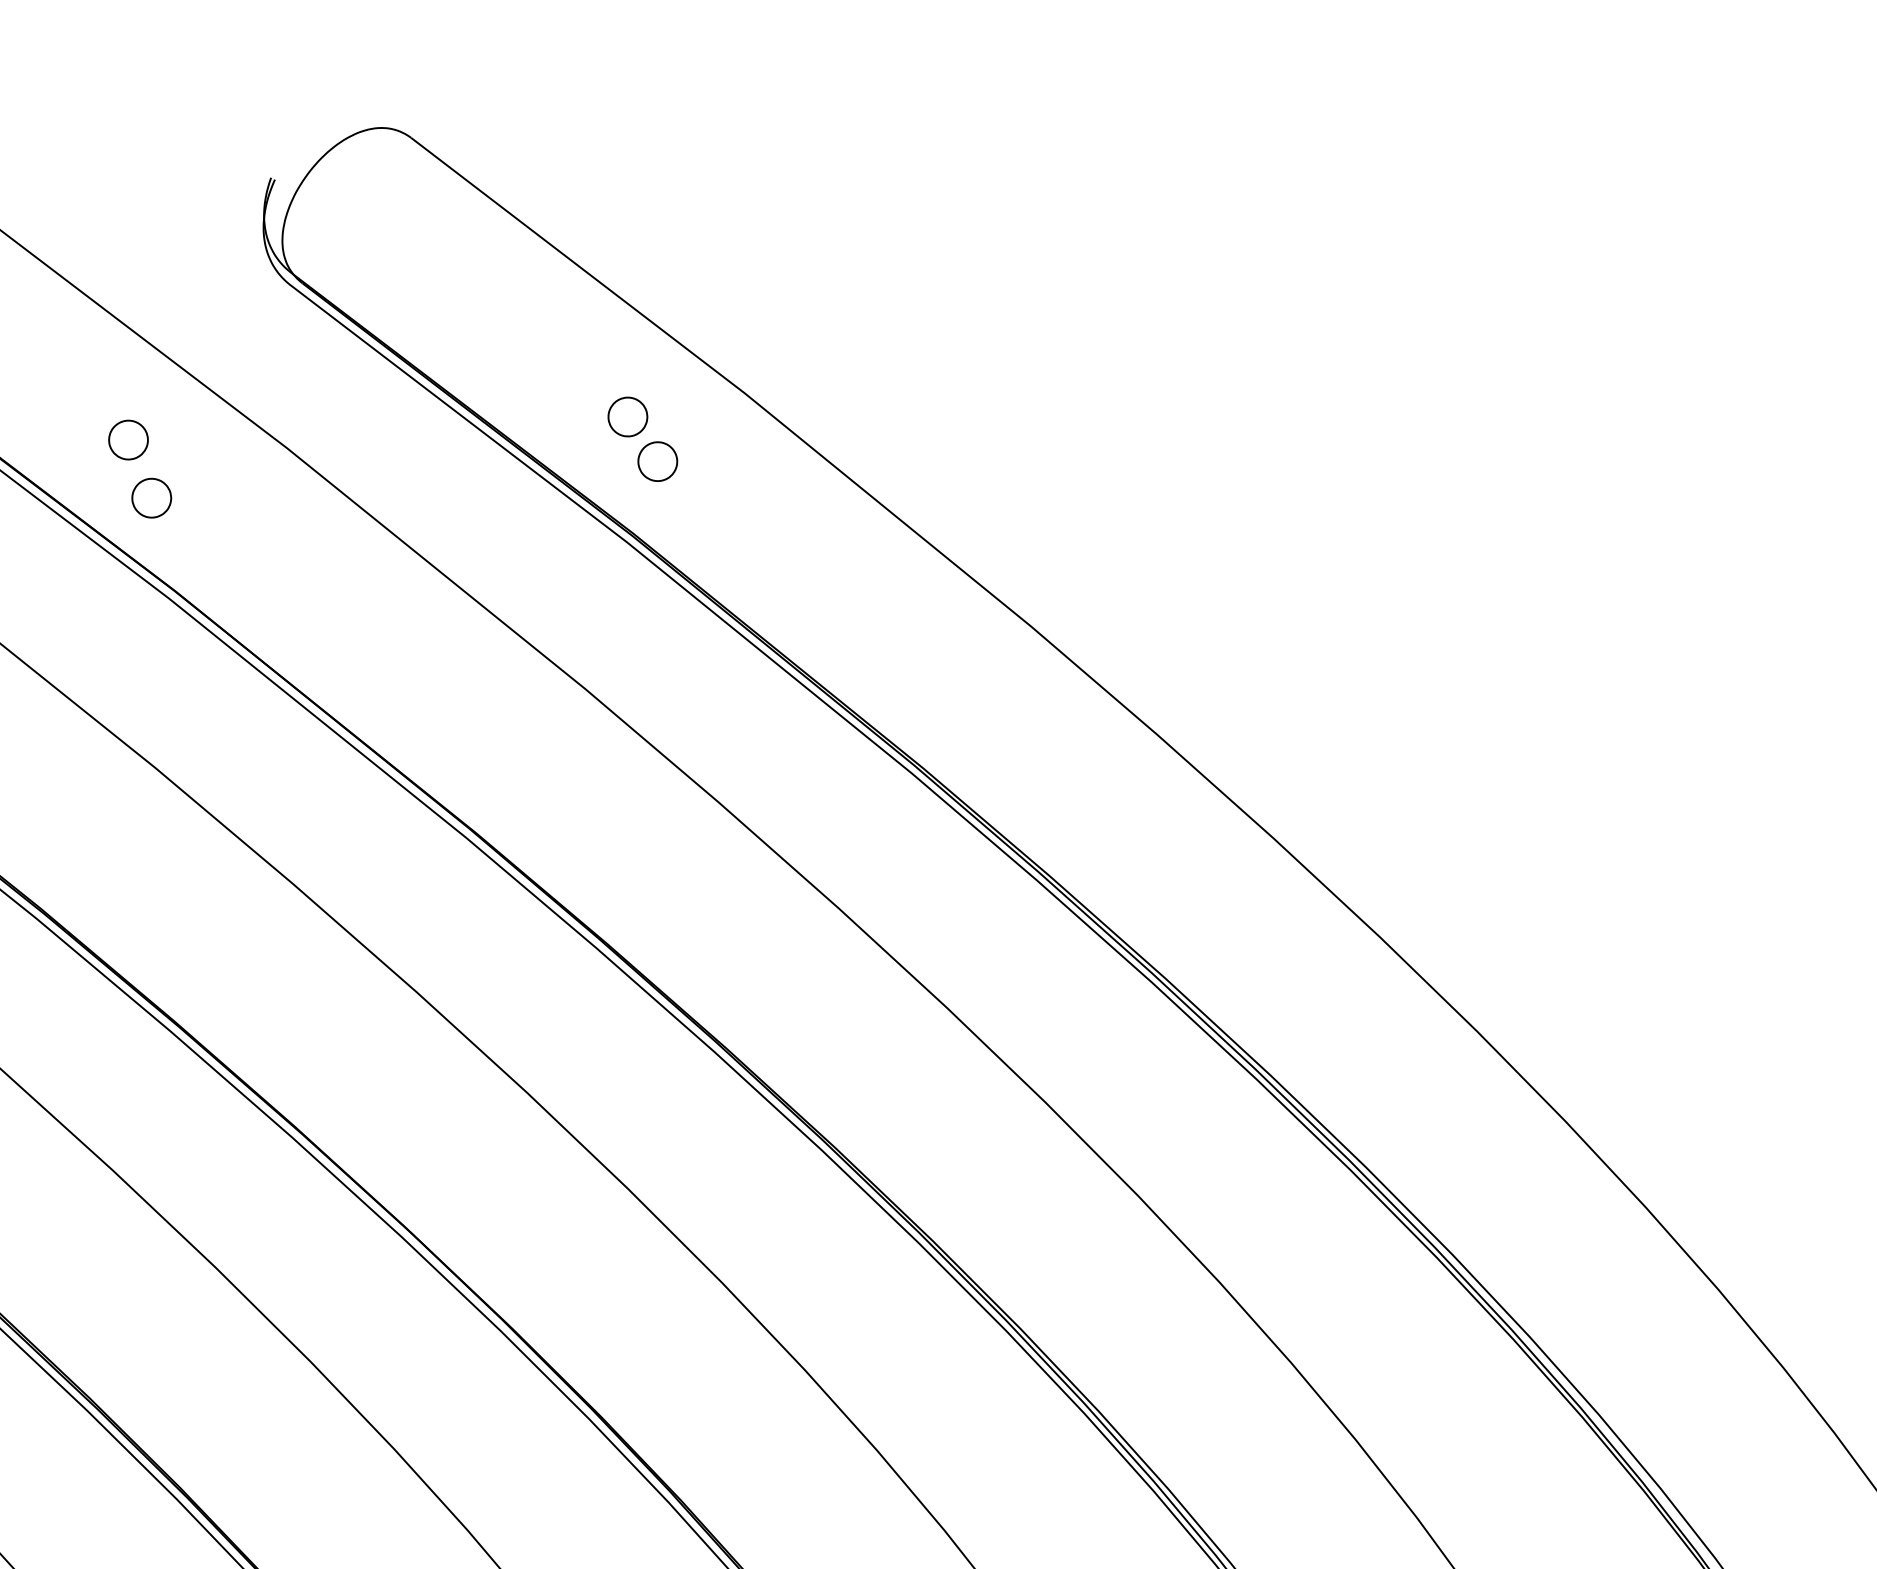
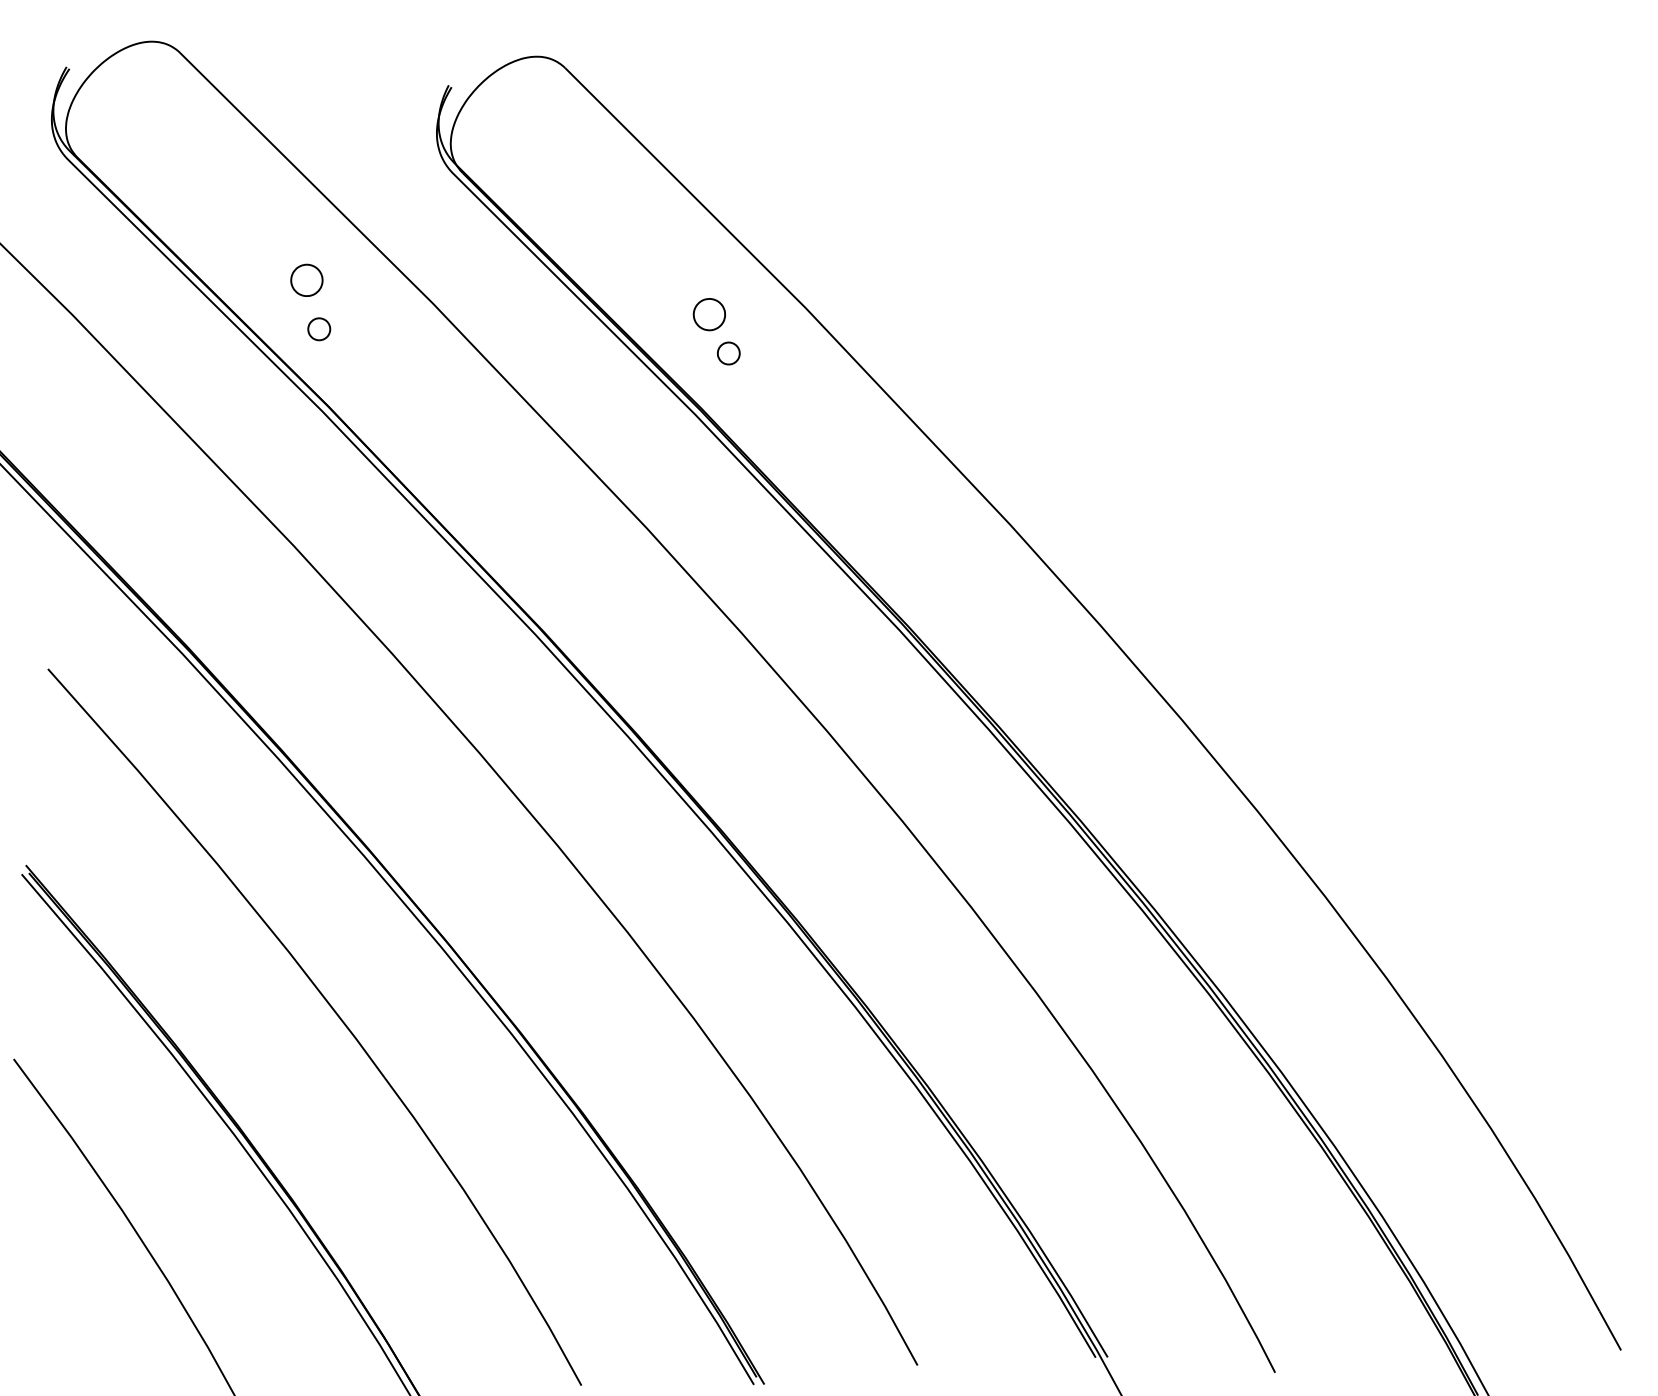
part: (657, 461) -> (728, 353), size x0.7
part: (150, 497) -> (318, 328), size x0.7

